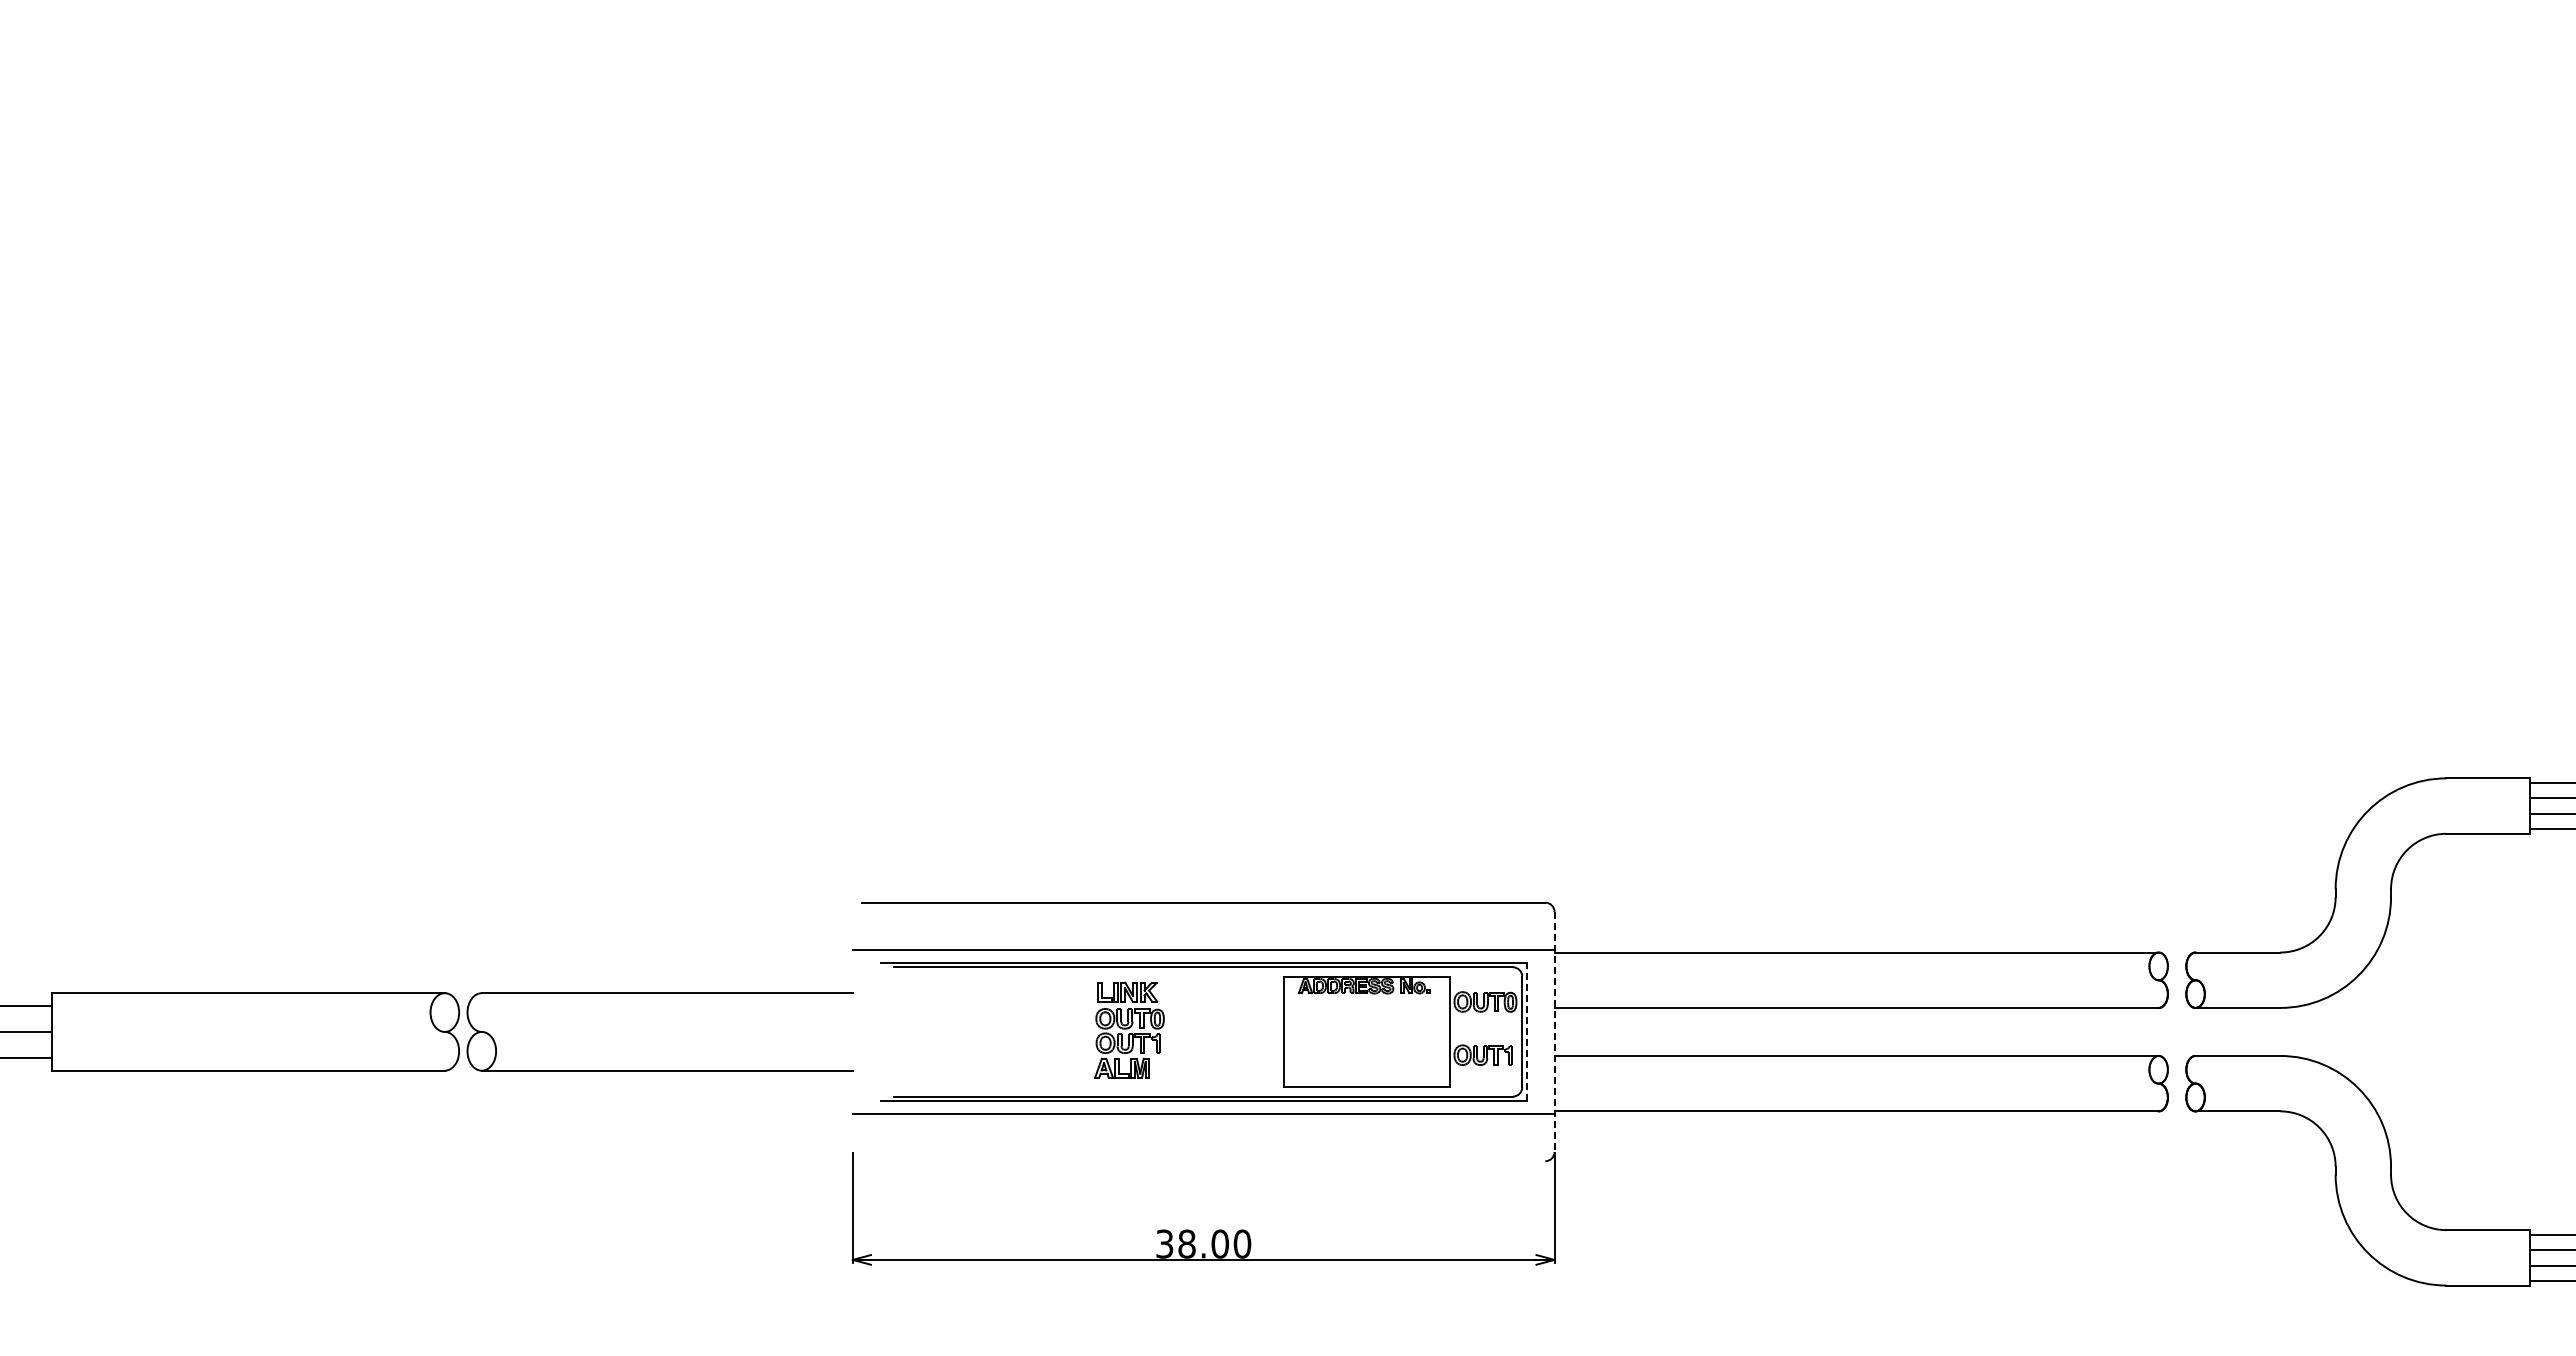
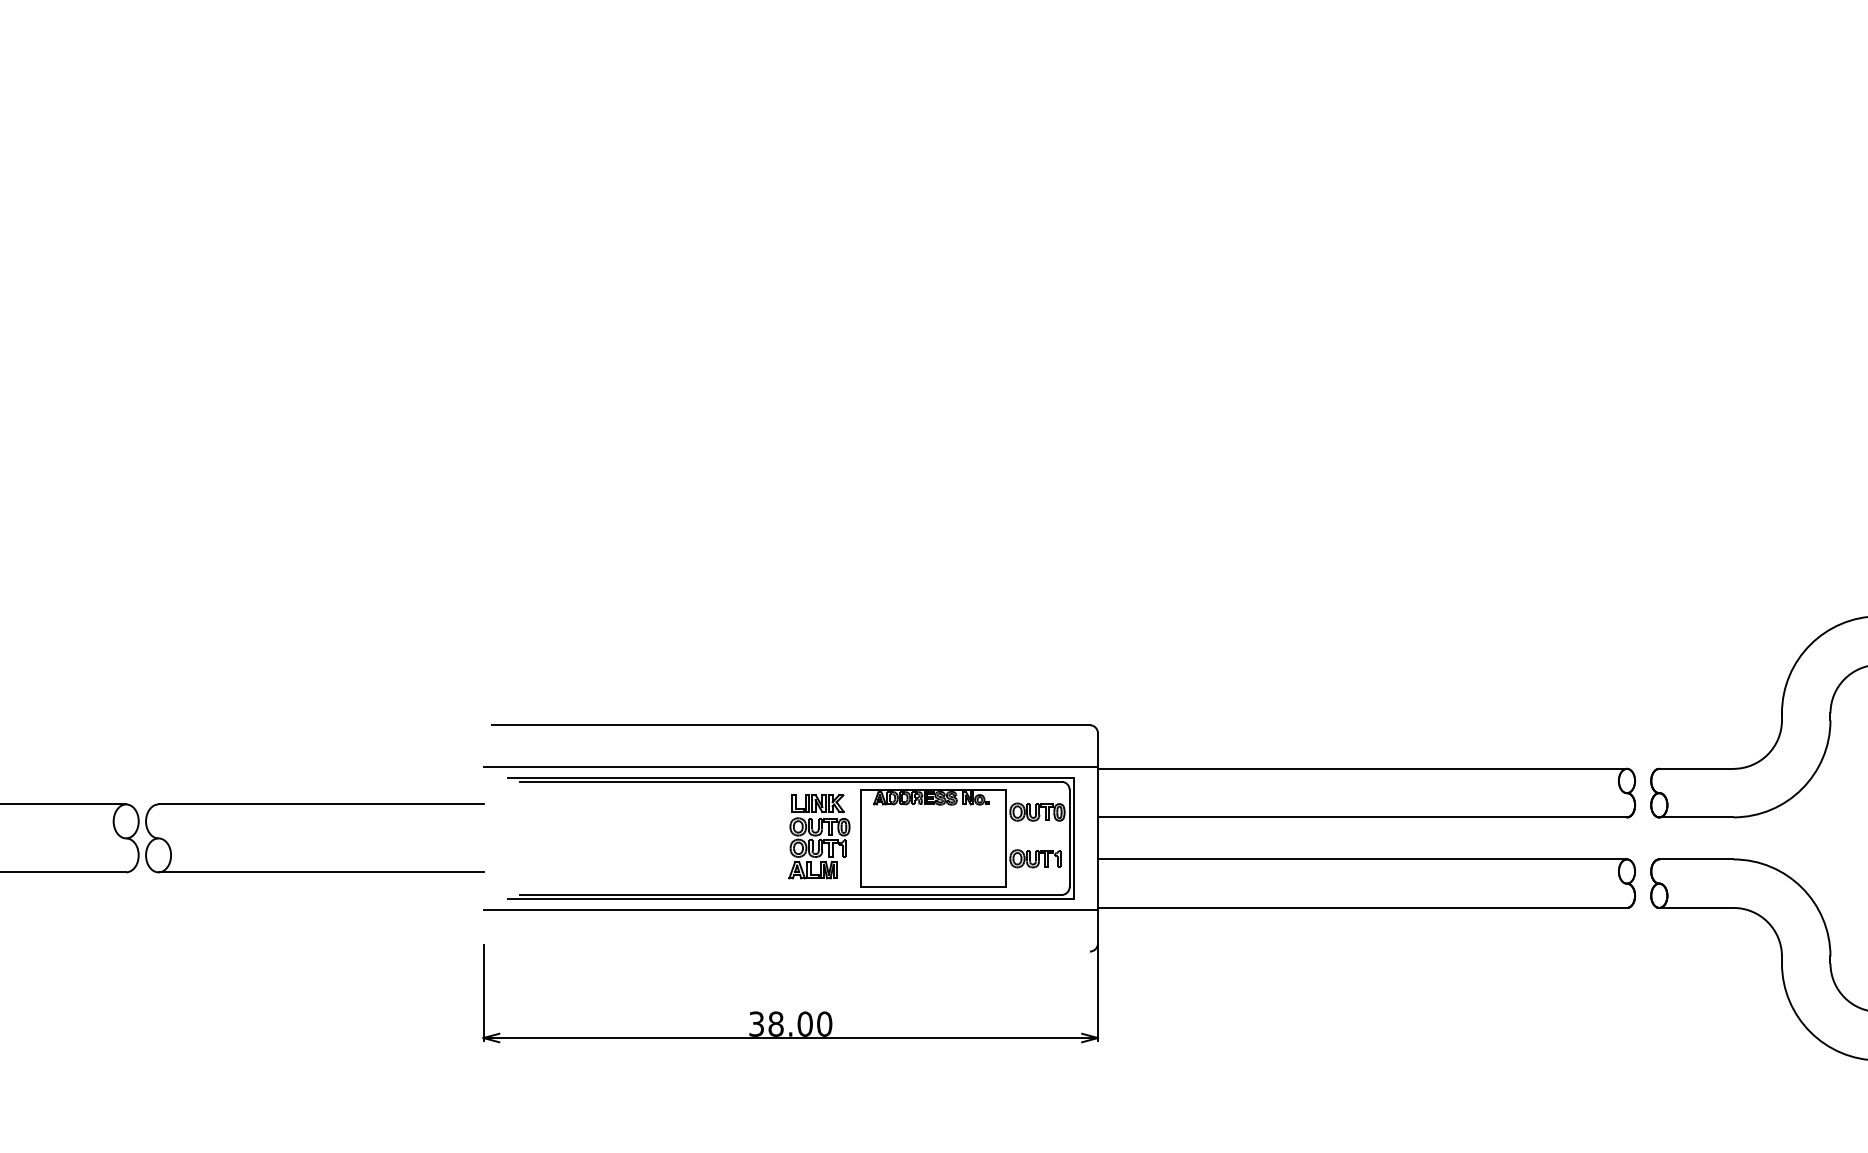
part: (1129, 1029) -> (819, 836), moved
line: (1526, 1031) -> (1073, 838), dashed -> solid
line: (1554, 1032) -> (1097, 838), dashed -> solid

